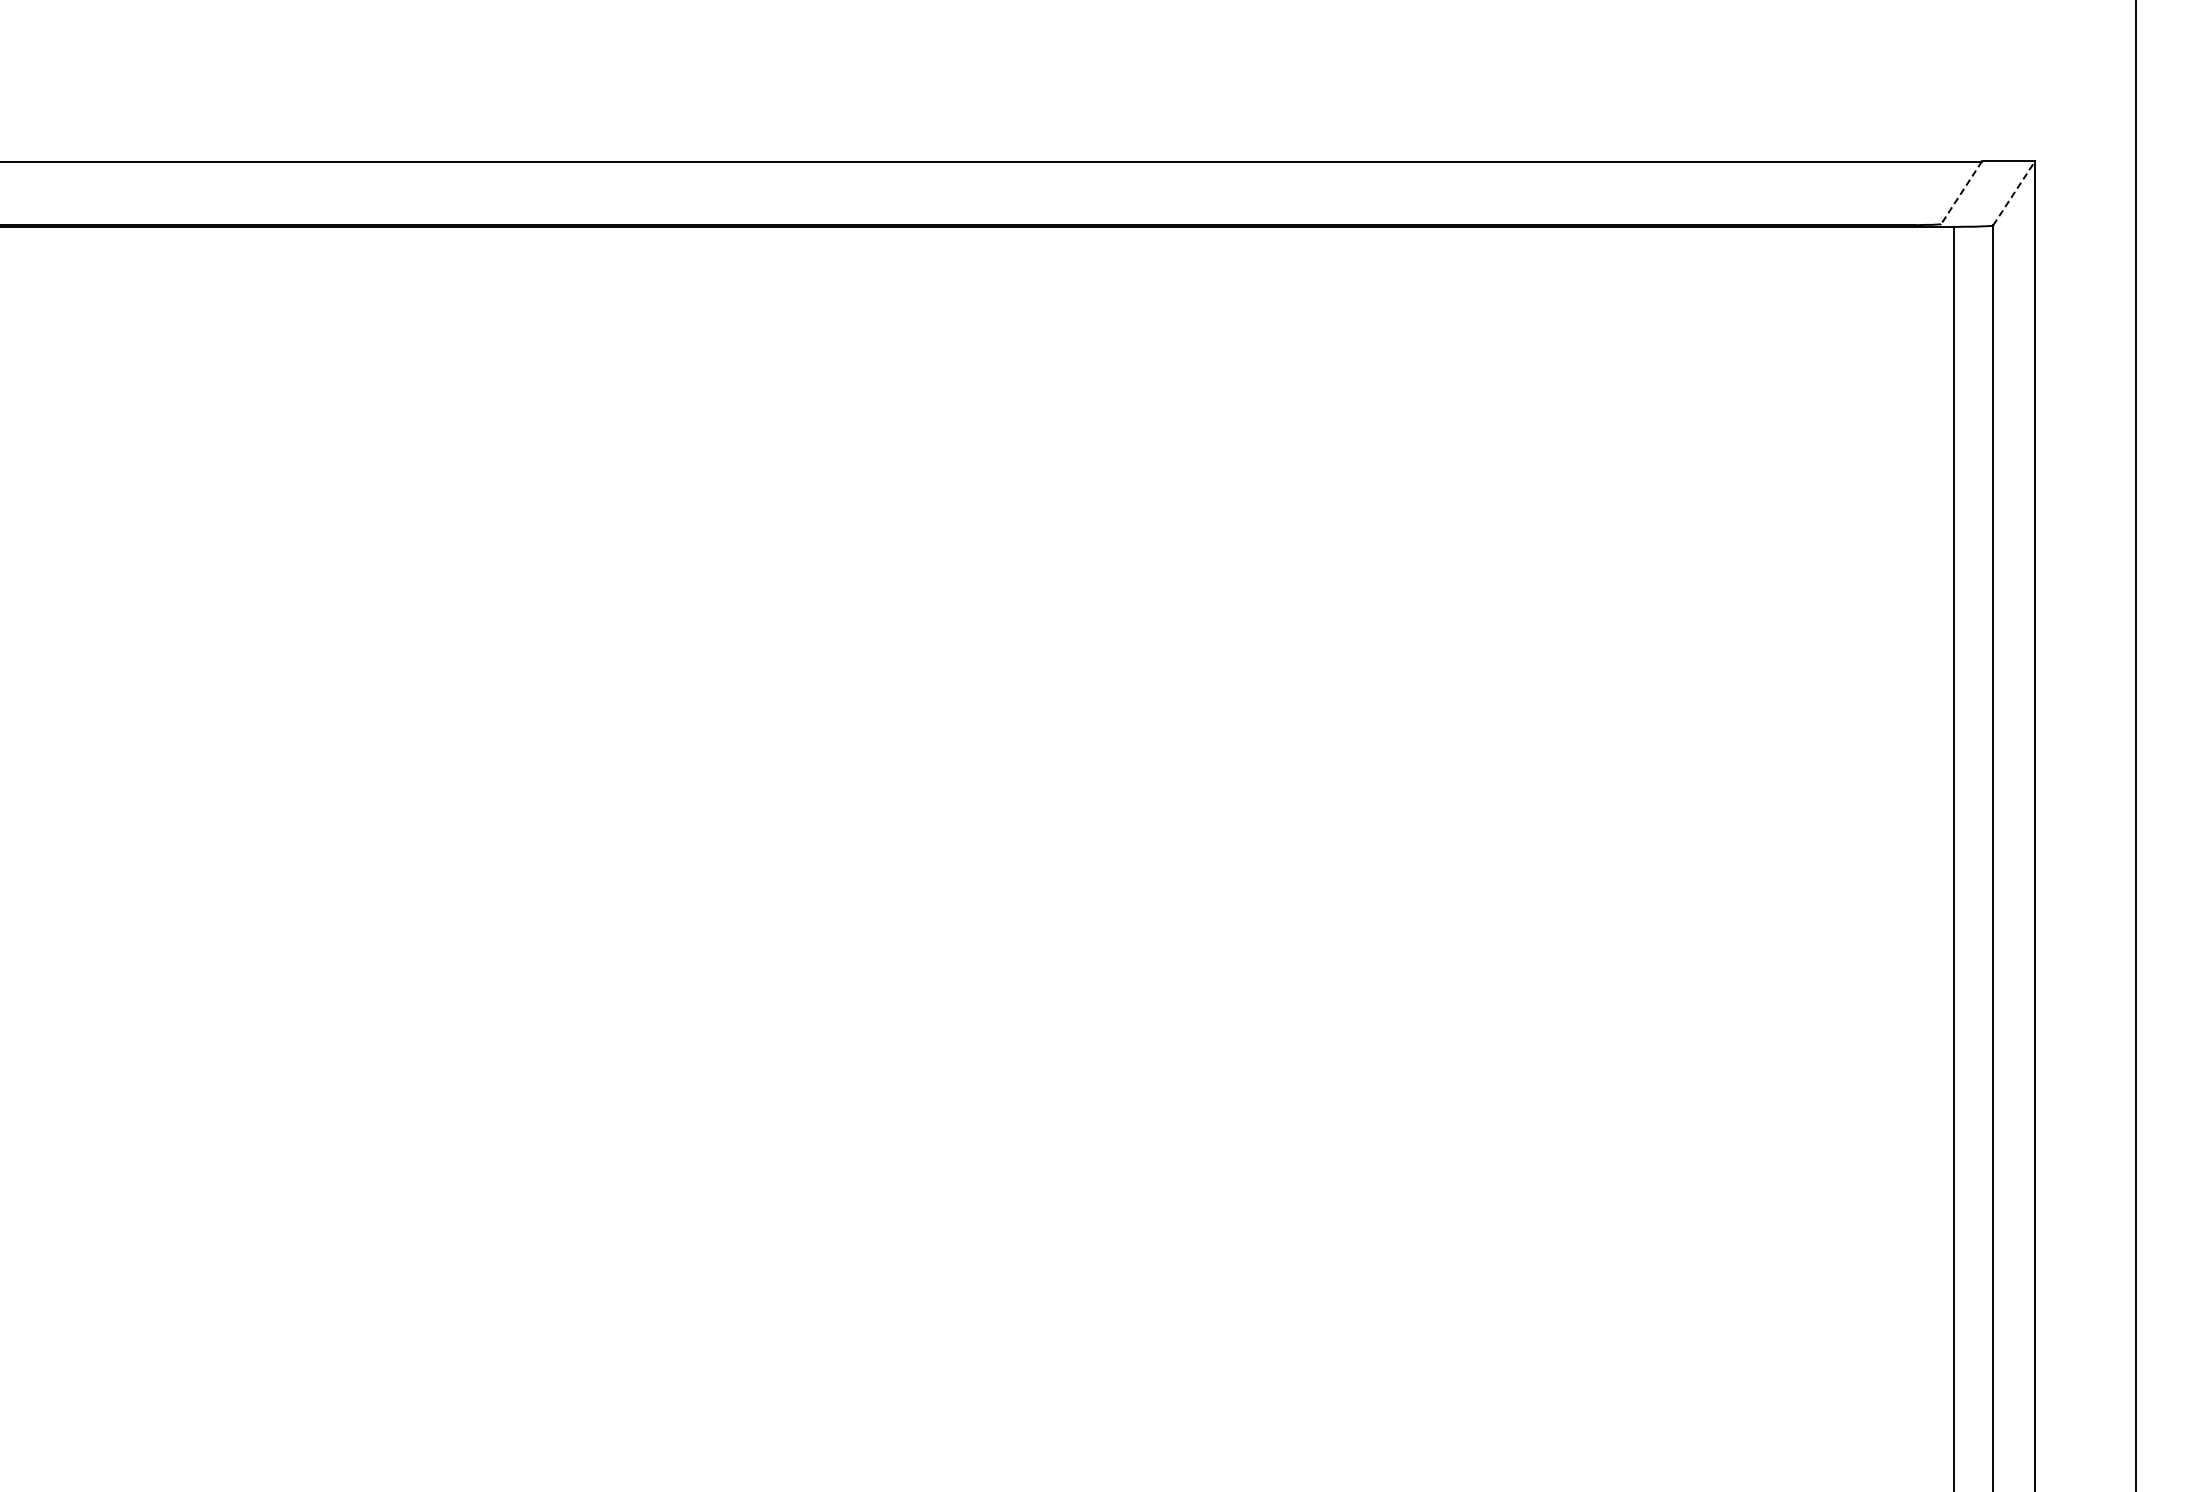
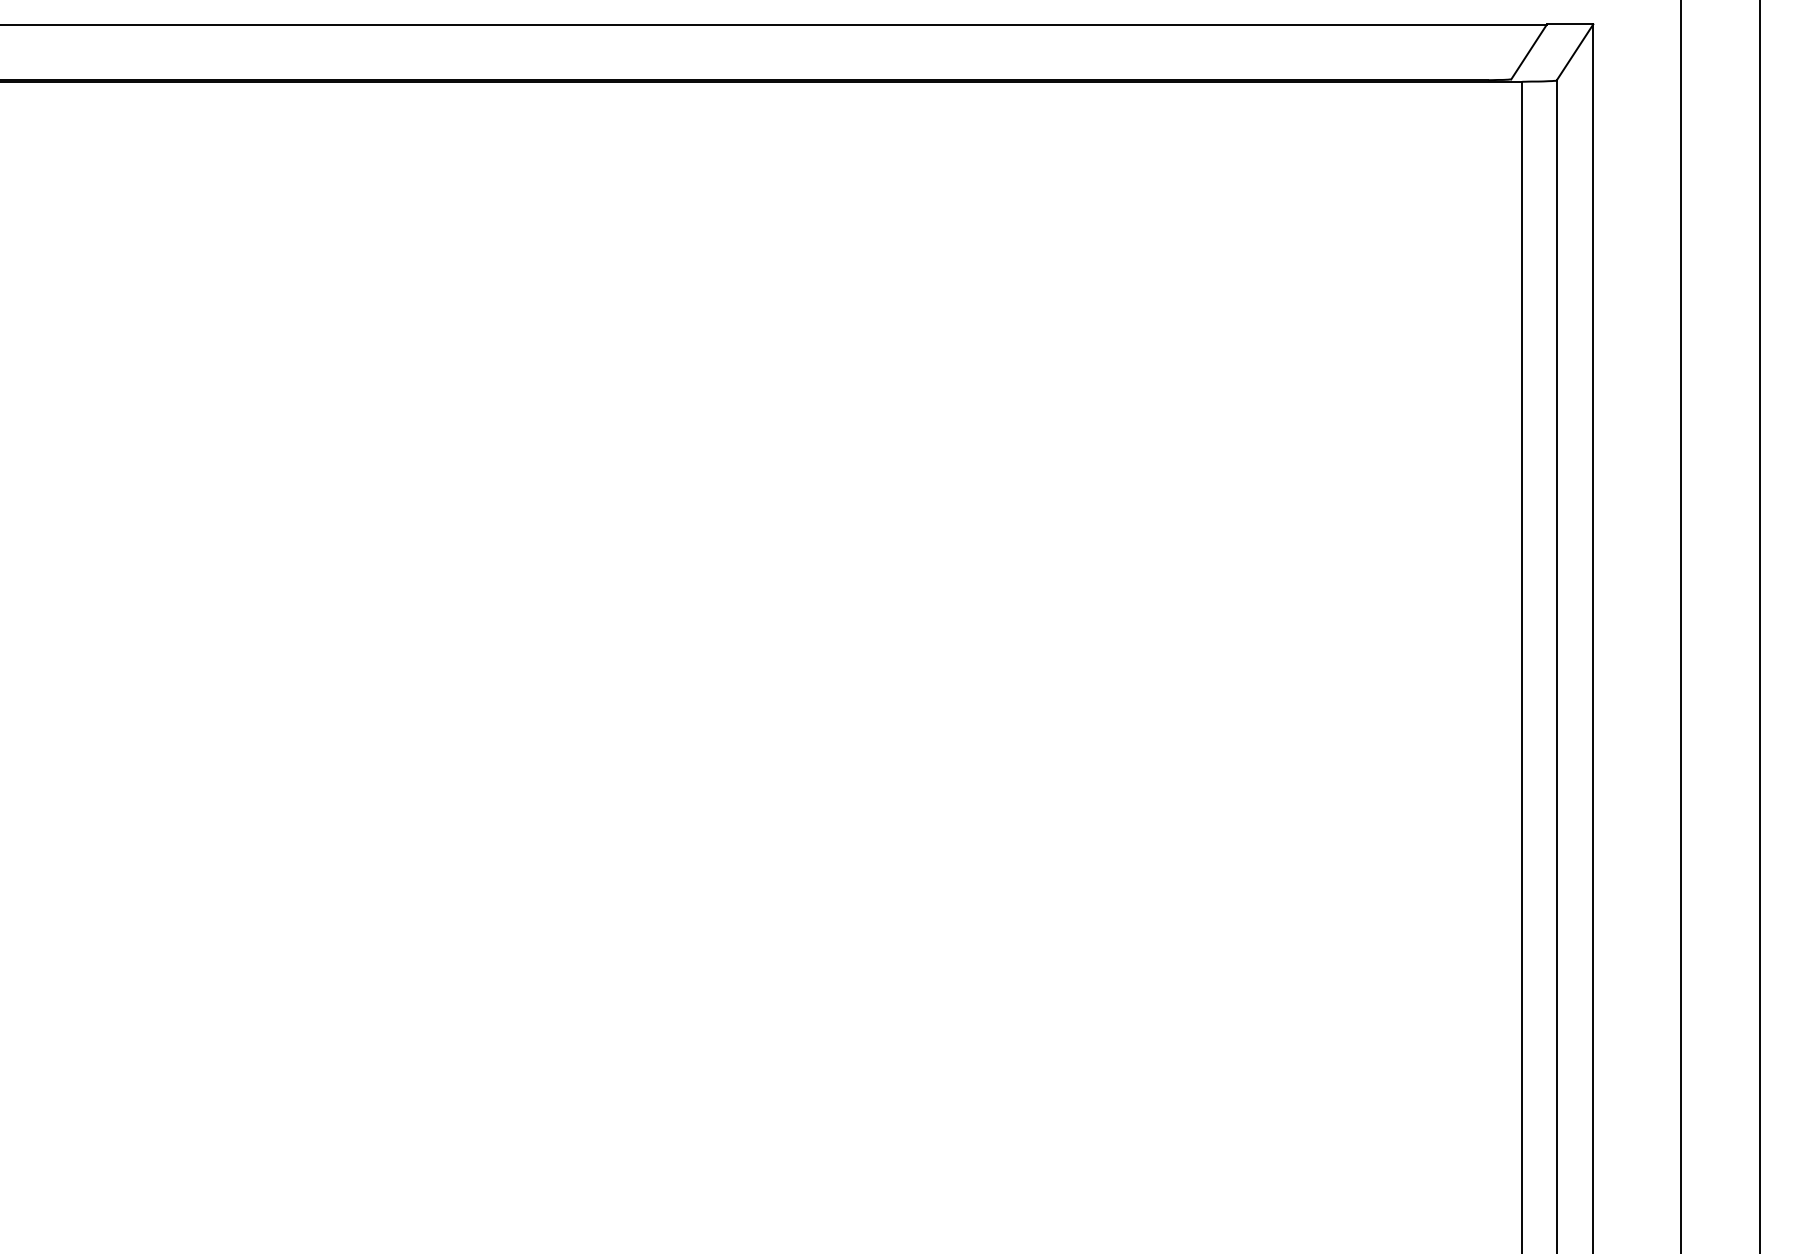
line: (2014, 192) -> (1575, 51), dashed -> solid
line: (1961, 193) -> (1529, 52), dashed -> solid

